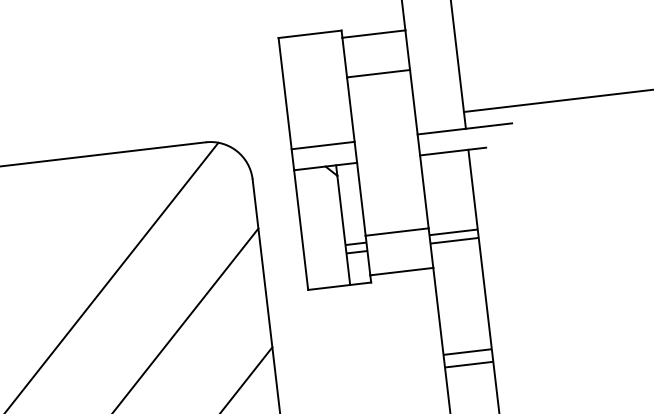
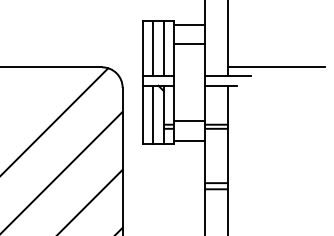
line: (326, 88) -> (163, 48), added
line: (306, 91) -> (153, 48), added
line: (322, 226) -> (153, 114), added

